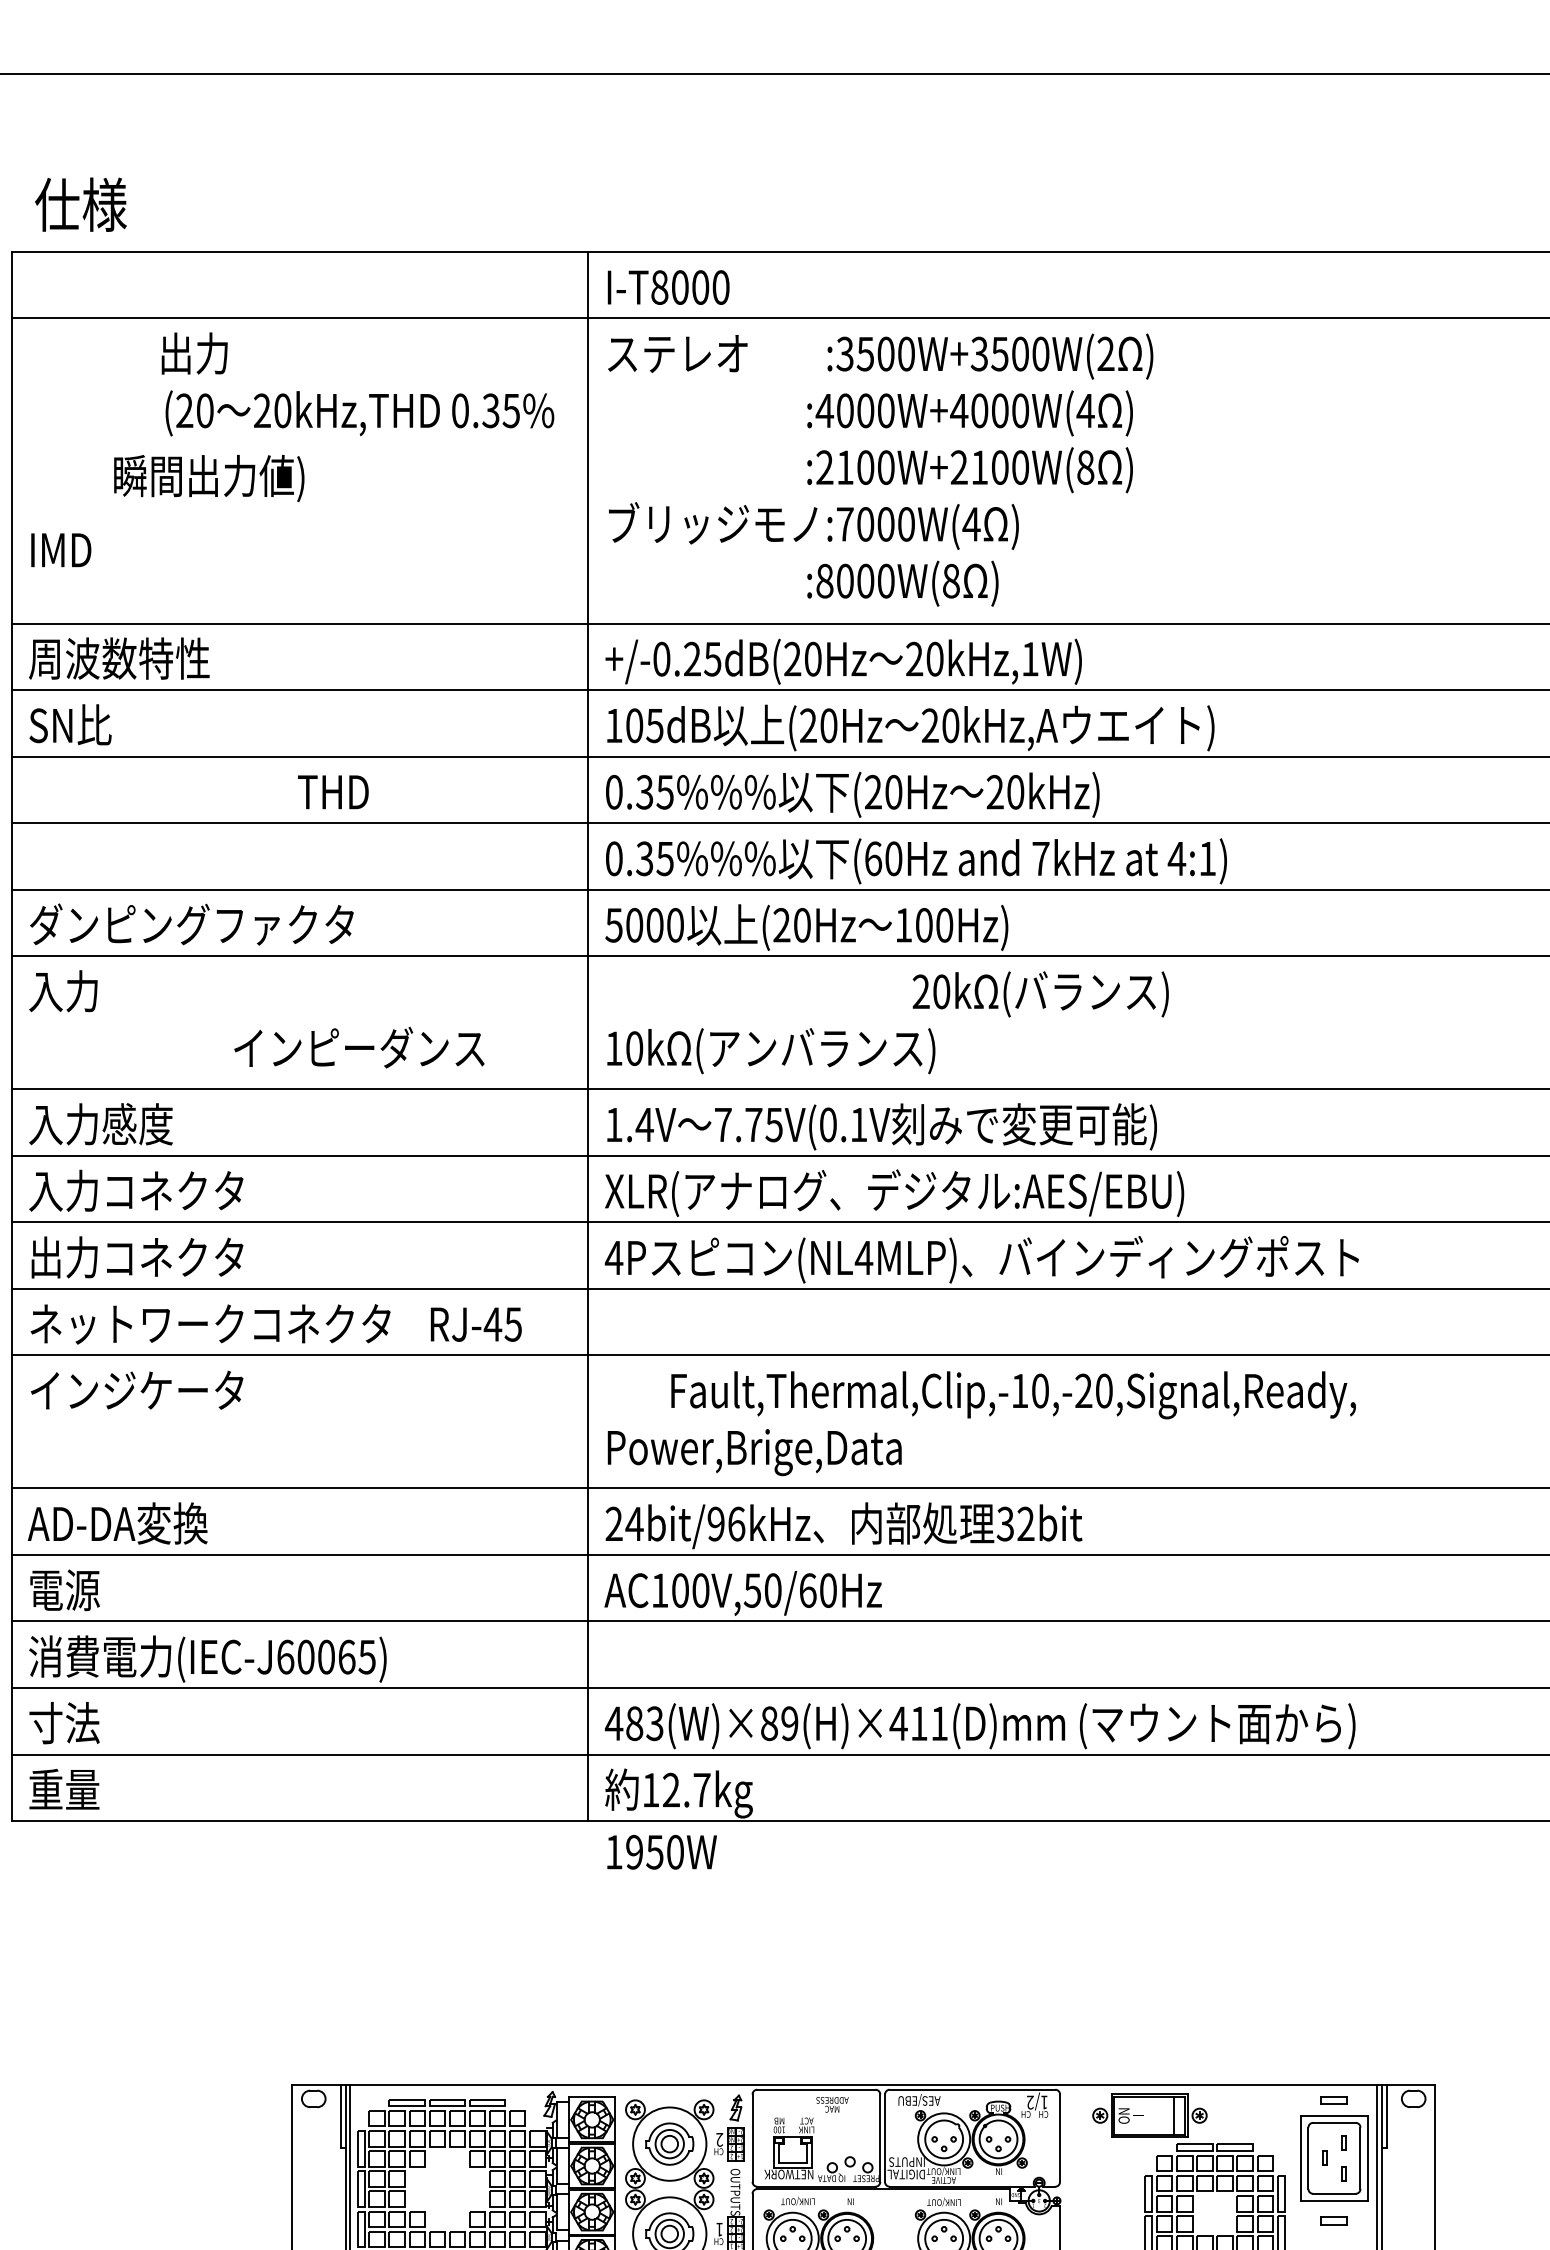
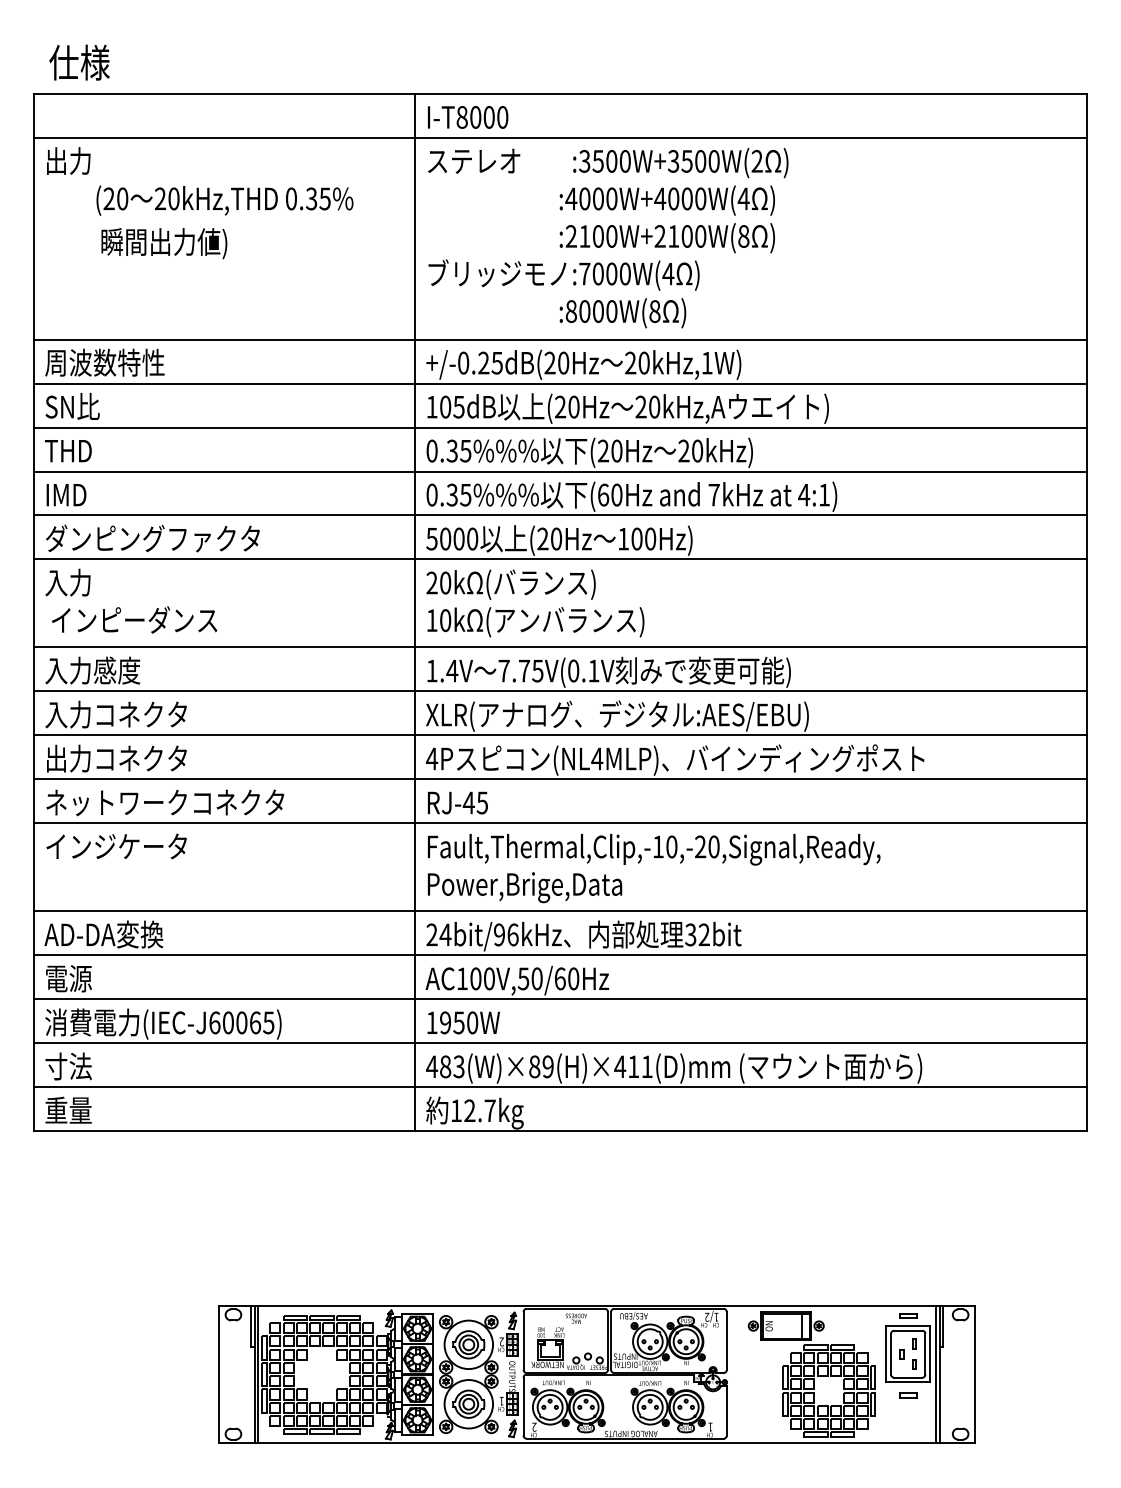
text: (194, 352) -> (68, 160), moved
text: (359, 413) -> (224, 200), moved
text: (61, 550) -> (66, 495), moved
text: (333, 792) -> (68, 451), moved
text: (1039, 994) -> (510, 584), moved
text: (359, 1046) -> (134, 619), moved
text: (475, 1323) -> (457, 802), moved
text: (1014, 1394) -> (654, 849), moved
text: (661, 1851) -> (463, 1022), moved

